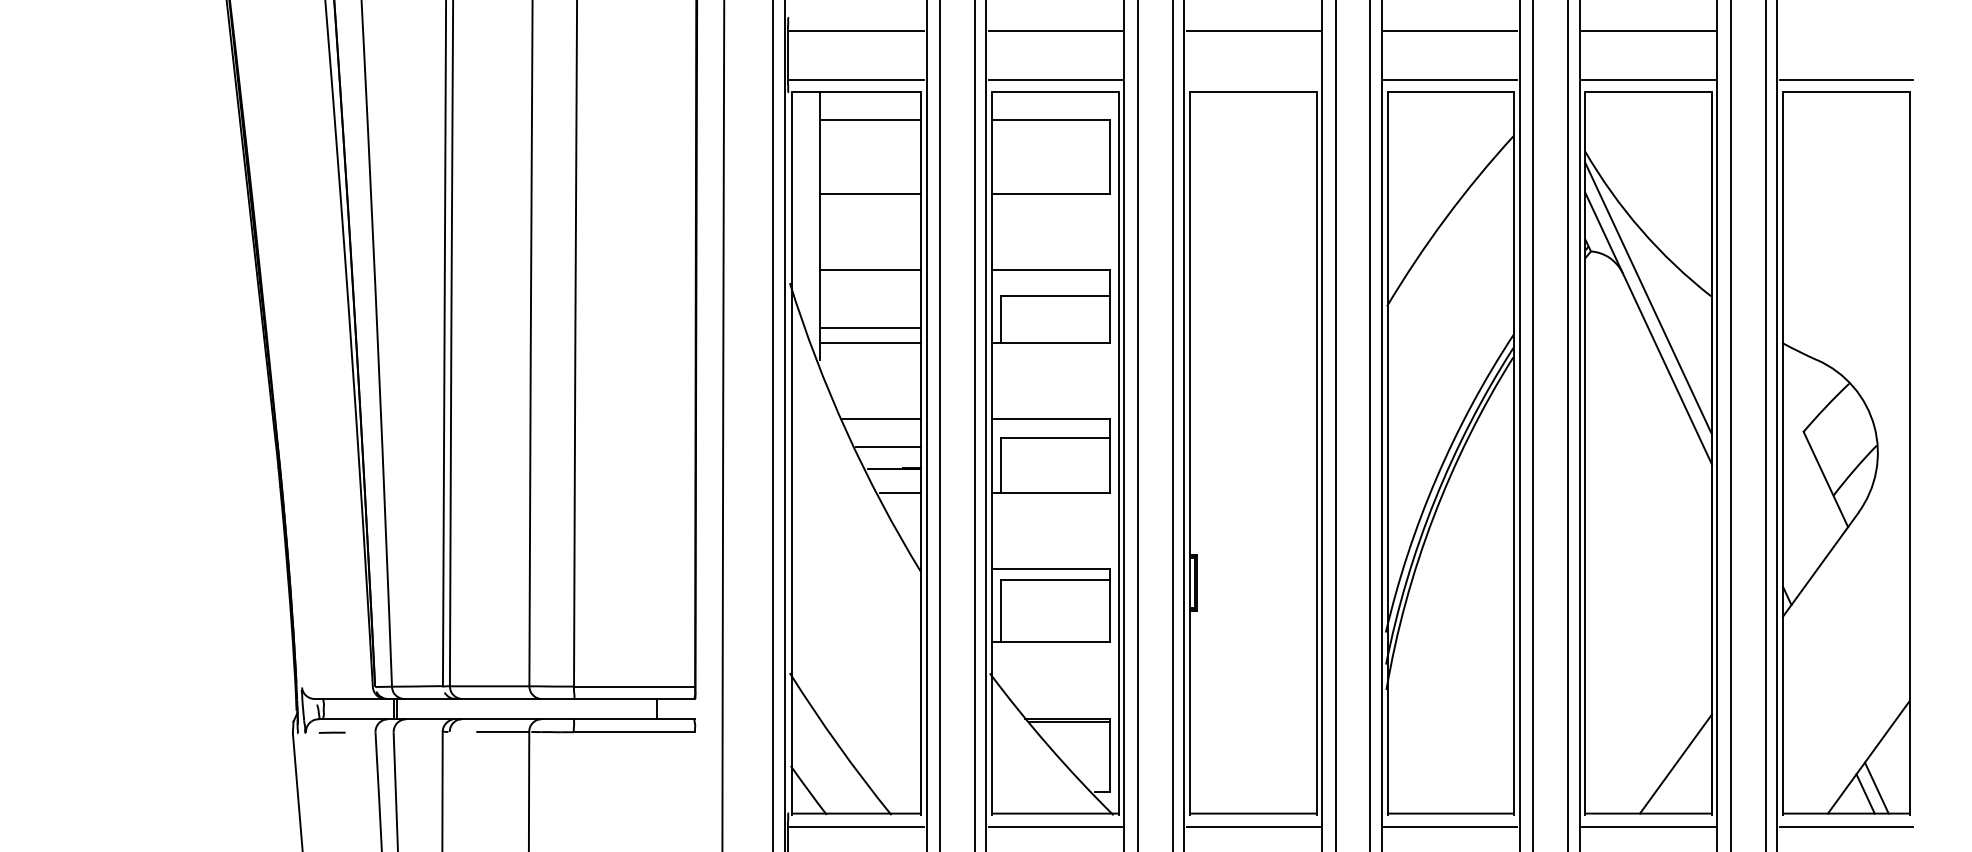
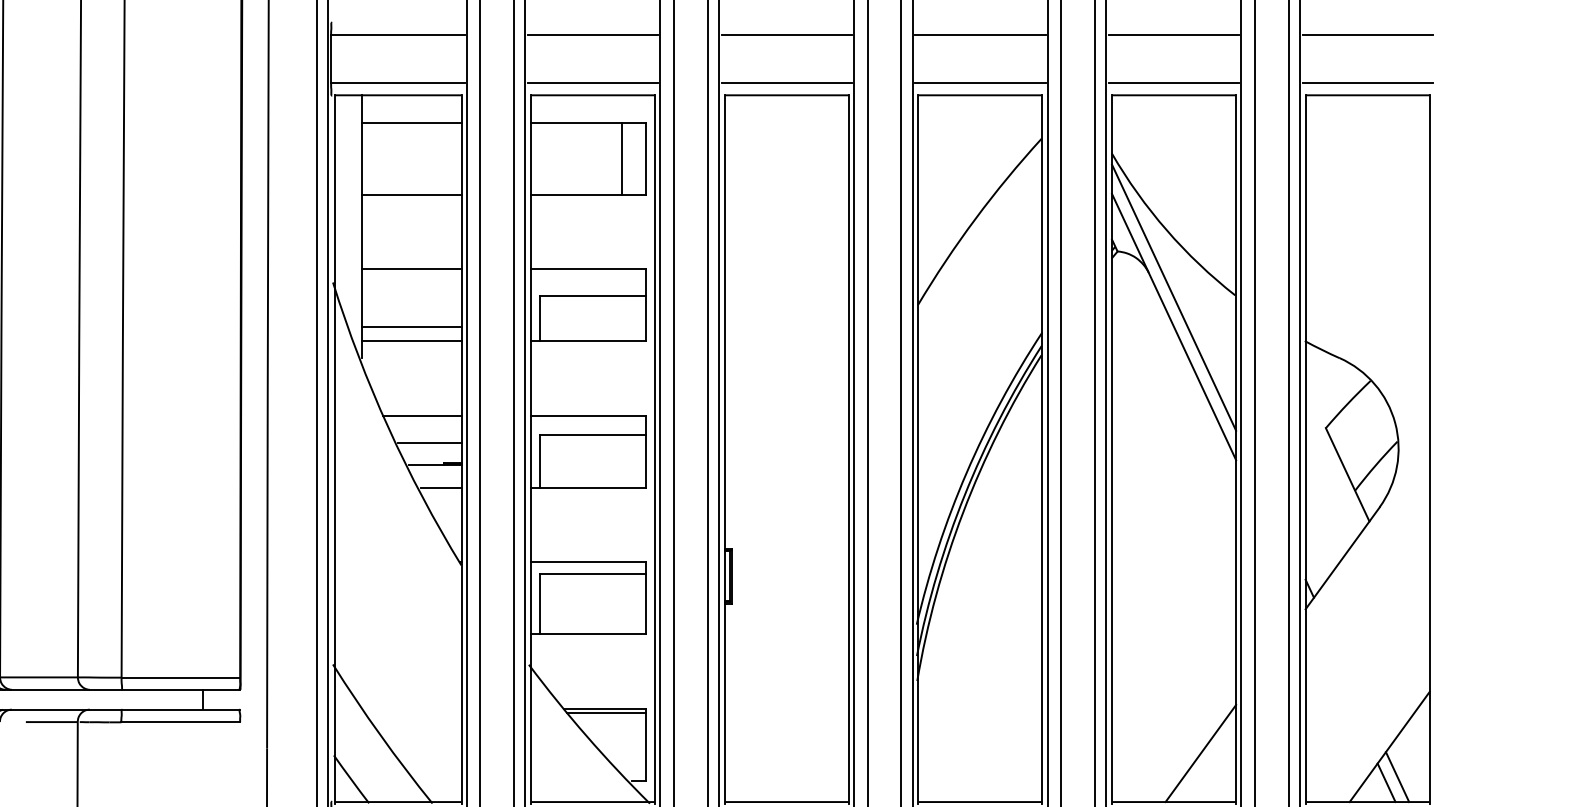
line: (1845, 30) -> (1366, 35), added
line: (1252, 79) -> (786, 83), added
line: (1084, 156) -> (621, 158), added

